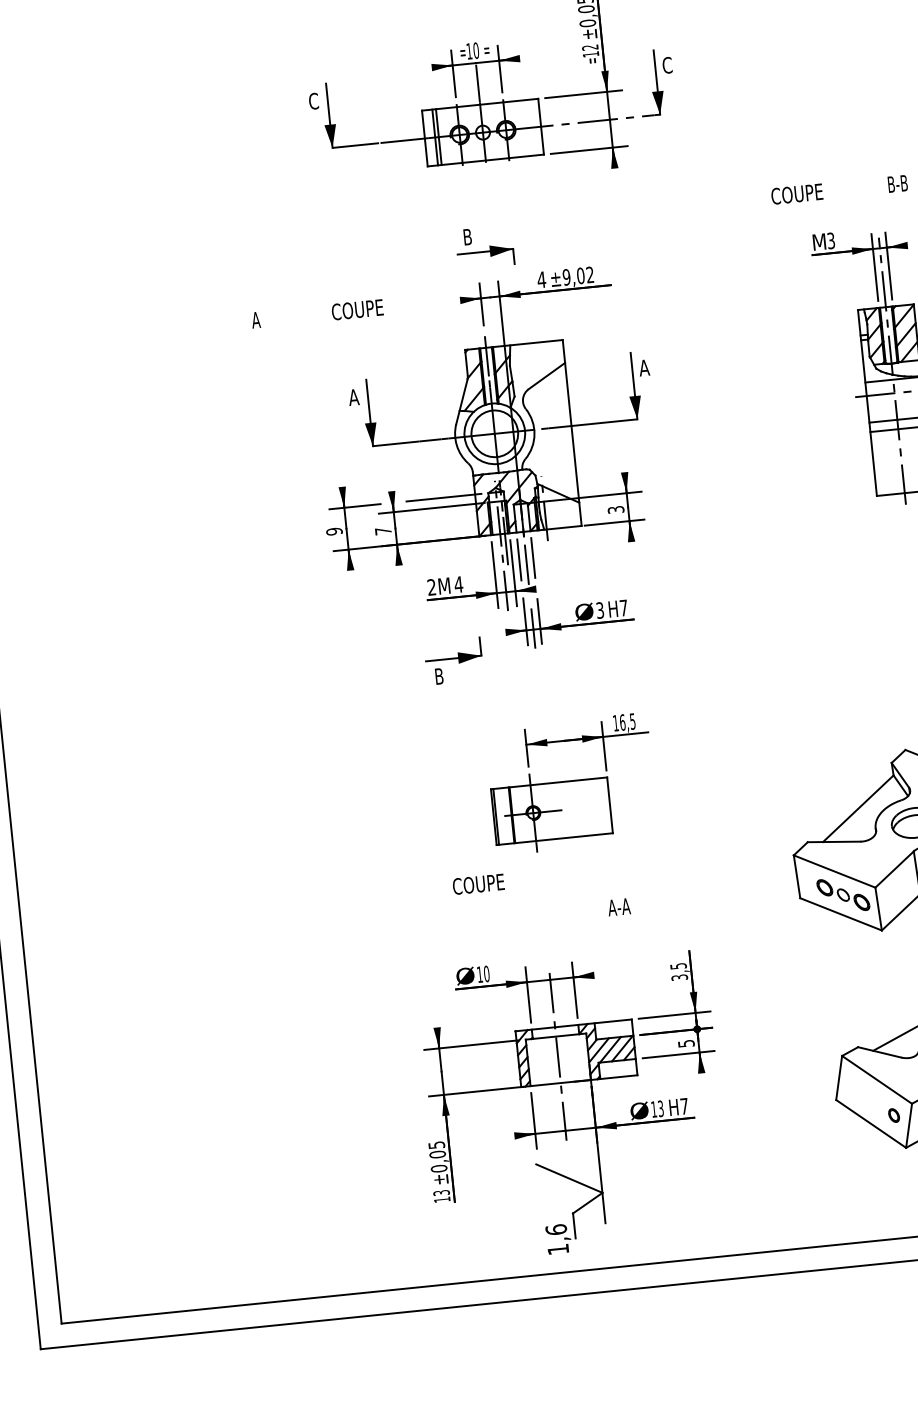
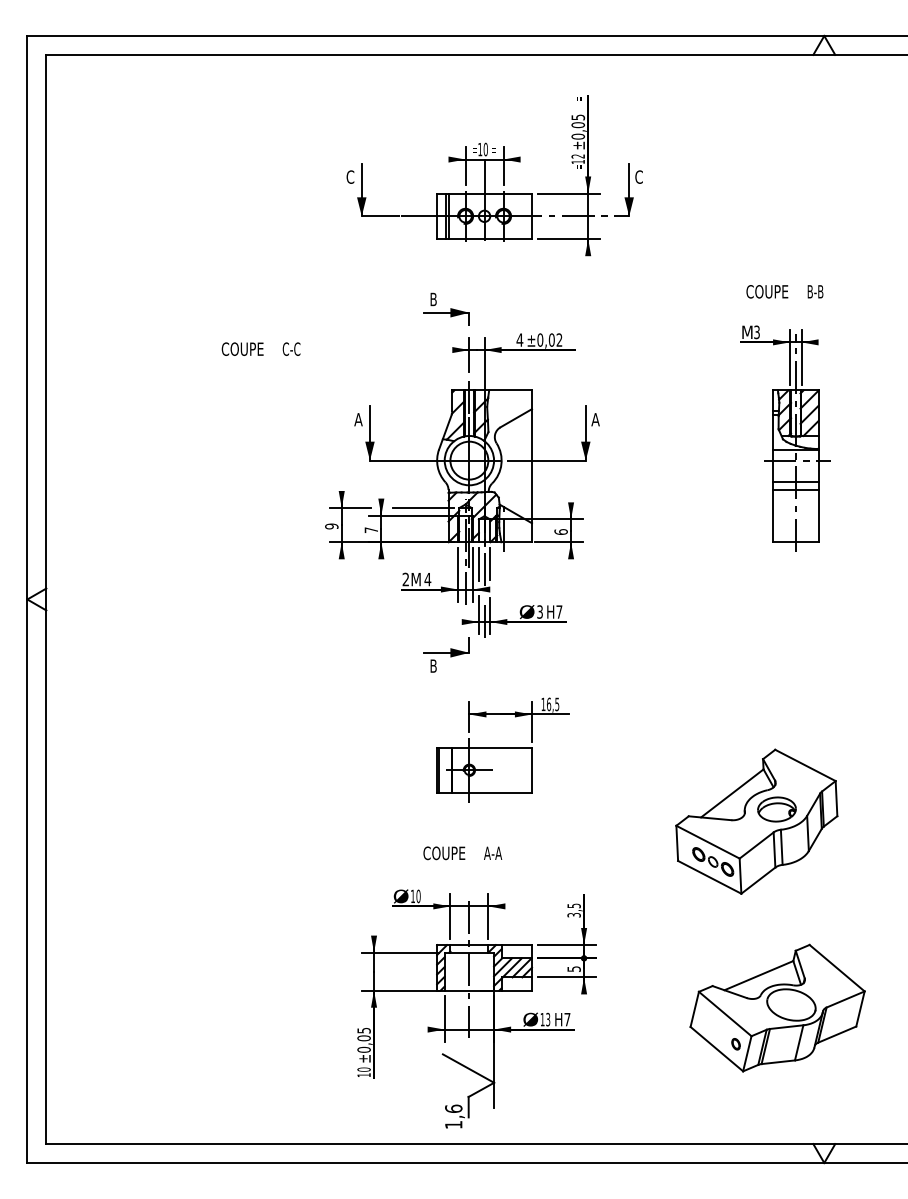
text: (797, 193) -> (767, 291), moved
part: (484, 246) -> (446, 308), moved
text: (566, 276) -> (540, 339), ±9,02 -> ±0,02
text: (357, 308) -> (242, 348), moved
text: (262, 318) -> (291, 348), A -> C-C
text: (615, 509) -> (560, 531), 3 -> 6
part: (453, 660) -> (446, 654), moved
text: (478, 884) -> (444, 853), moved
text: (619, 906) -> (493, 852), moved
text: (440, 1192) -> (363, 1069), 13 -> 10

